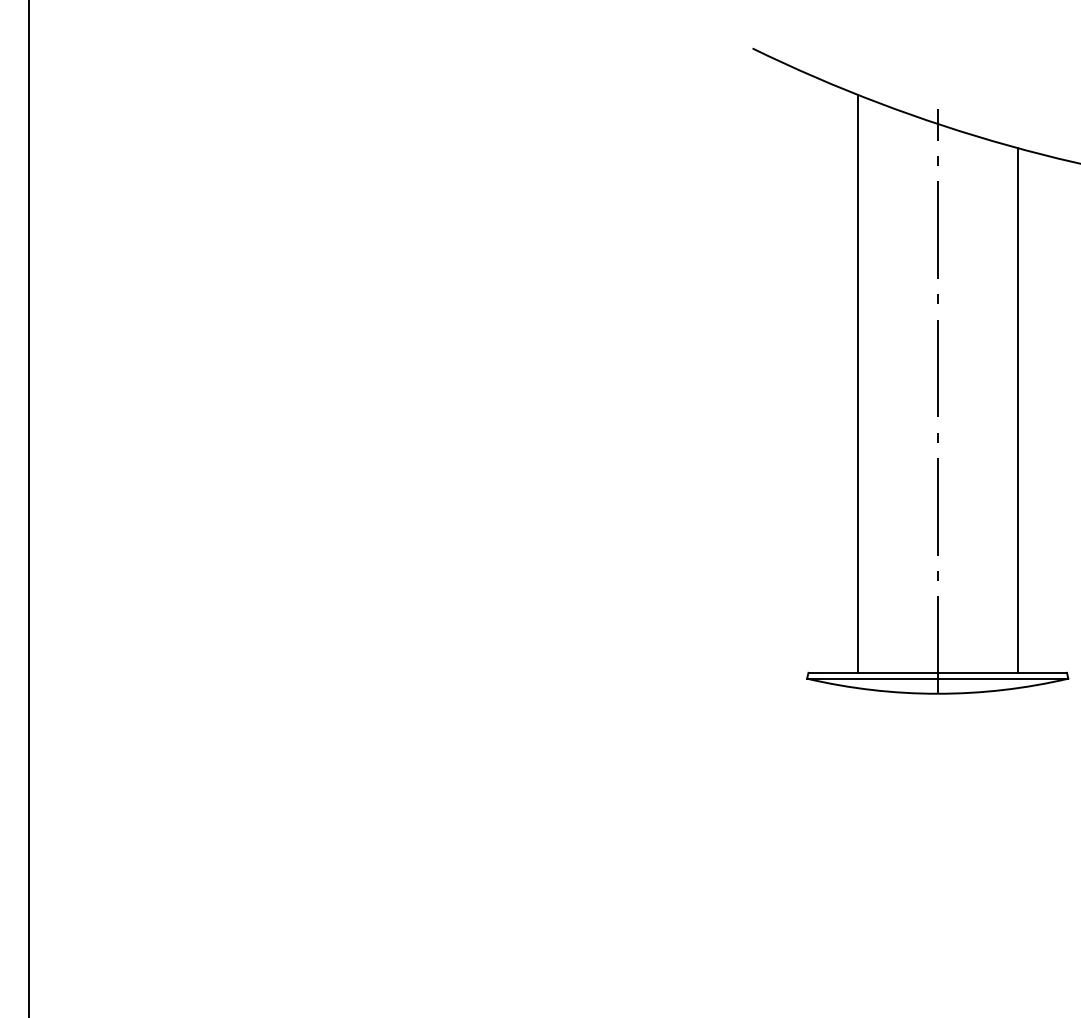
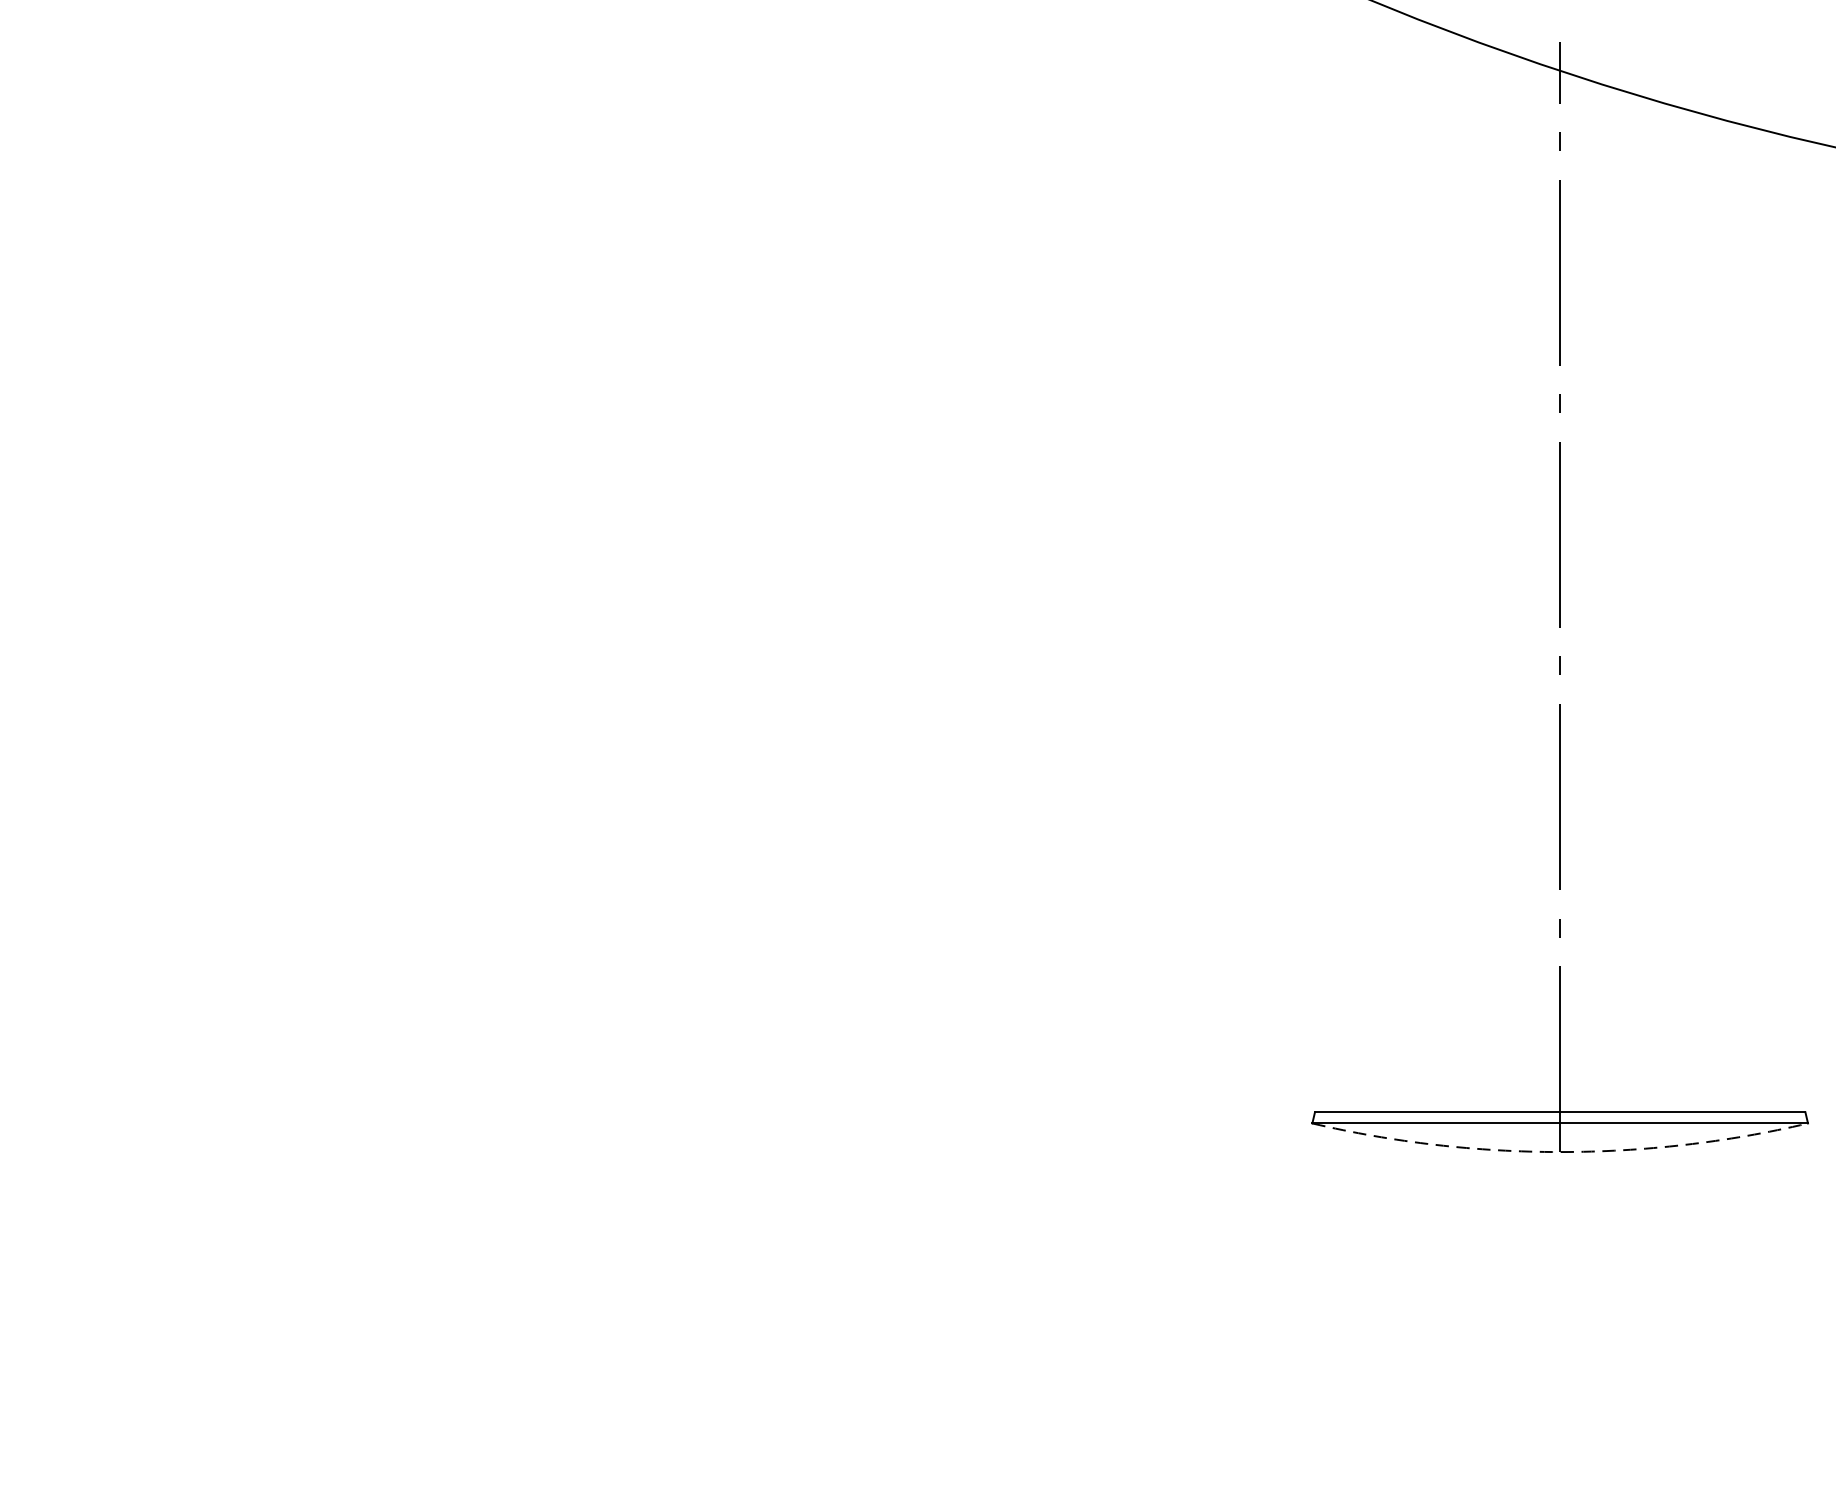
line: (857, 383) -> (1407, 563), removed
line: (1017, 410) -> (1711, 614), removed
arc: (937, 693) -> (1559, 1151), solid -> dashed

